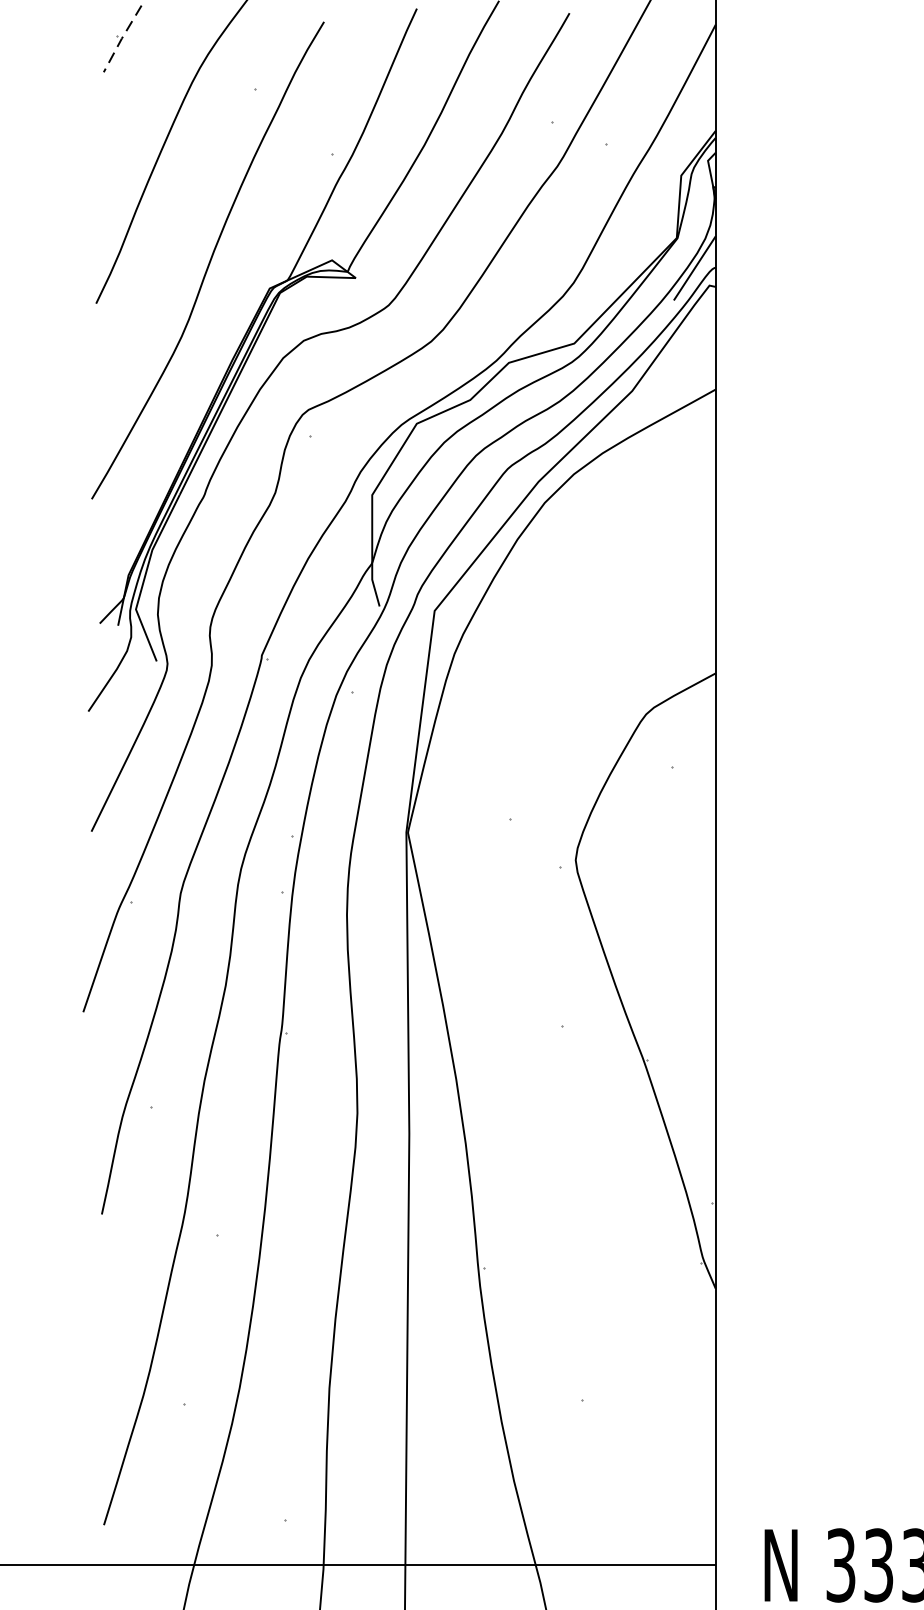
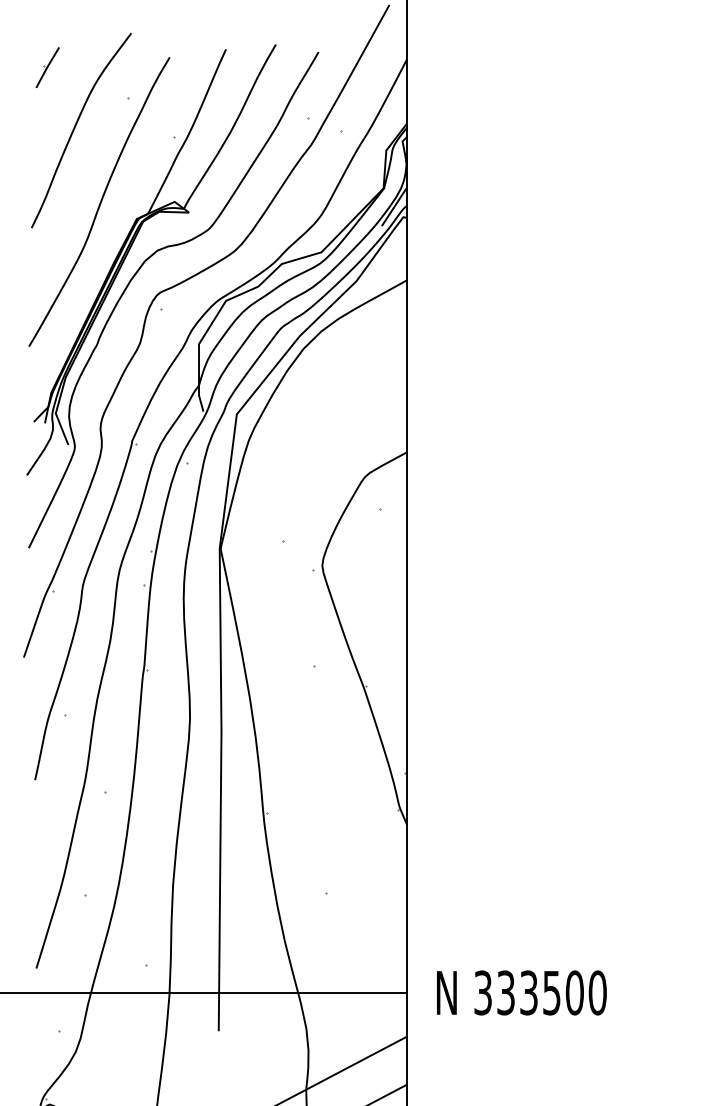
line: (122, 38) -> (47, 67), dashed -> solid

